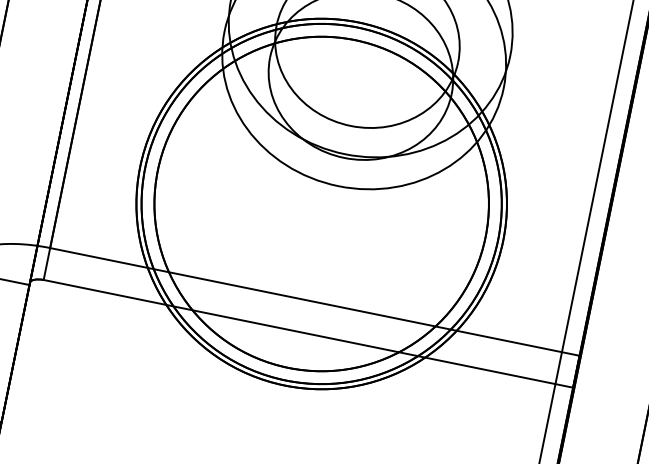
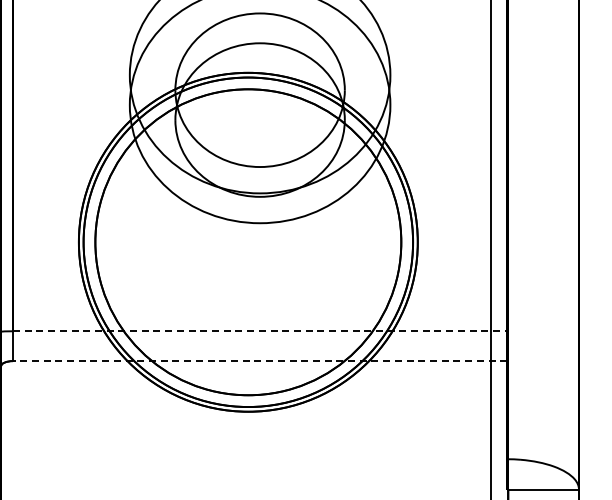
line: (315, 302) -> (260, 331), solid -> dashed
line: (307, 334) -> (259, 361), solid -> dashed

